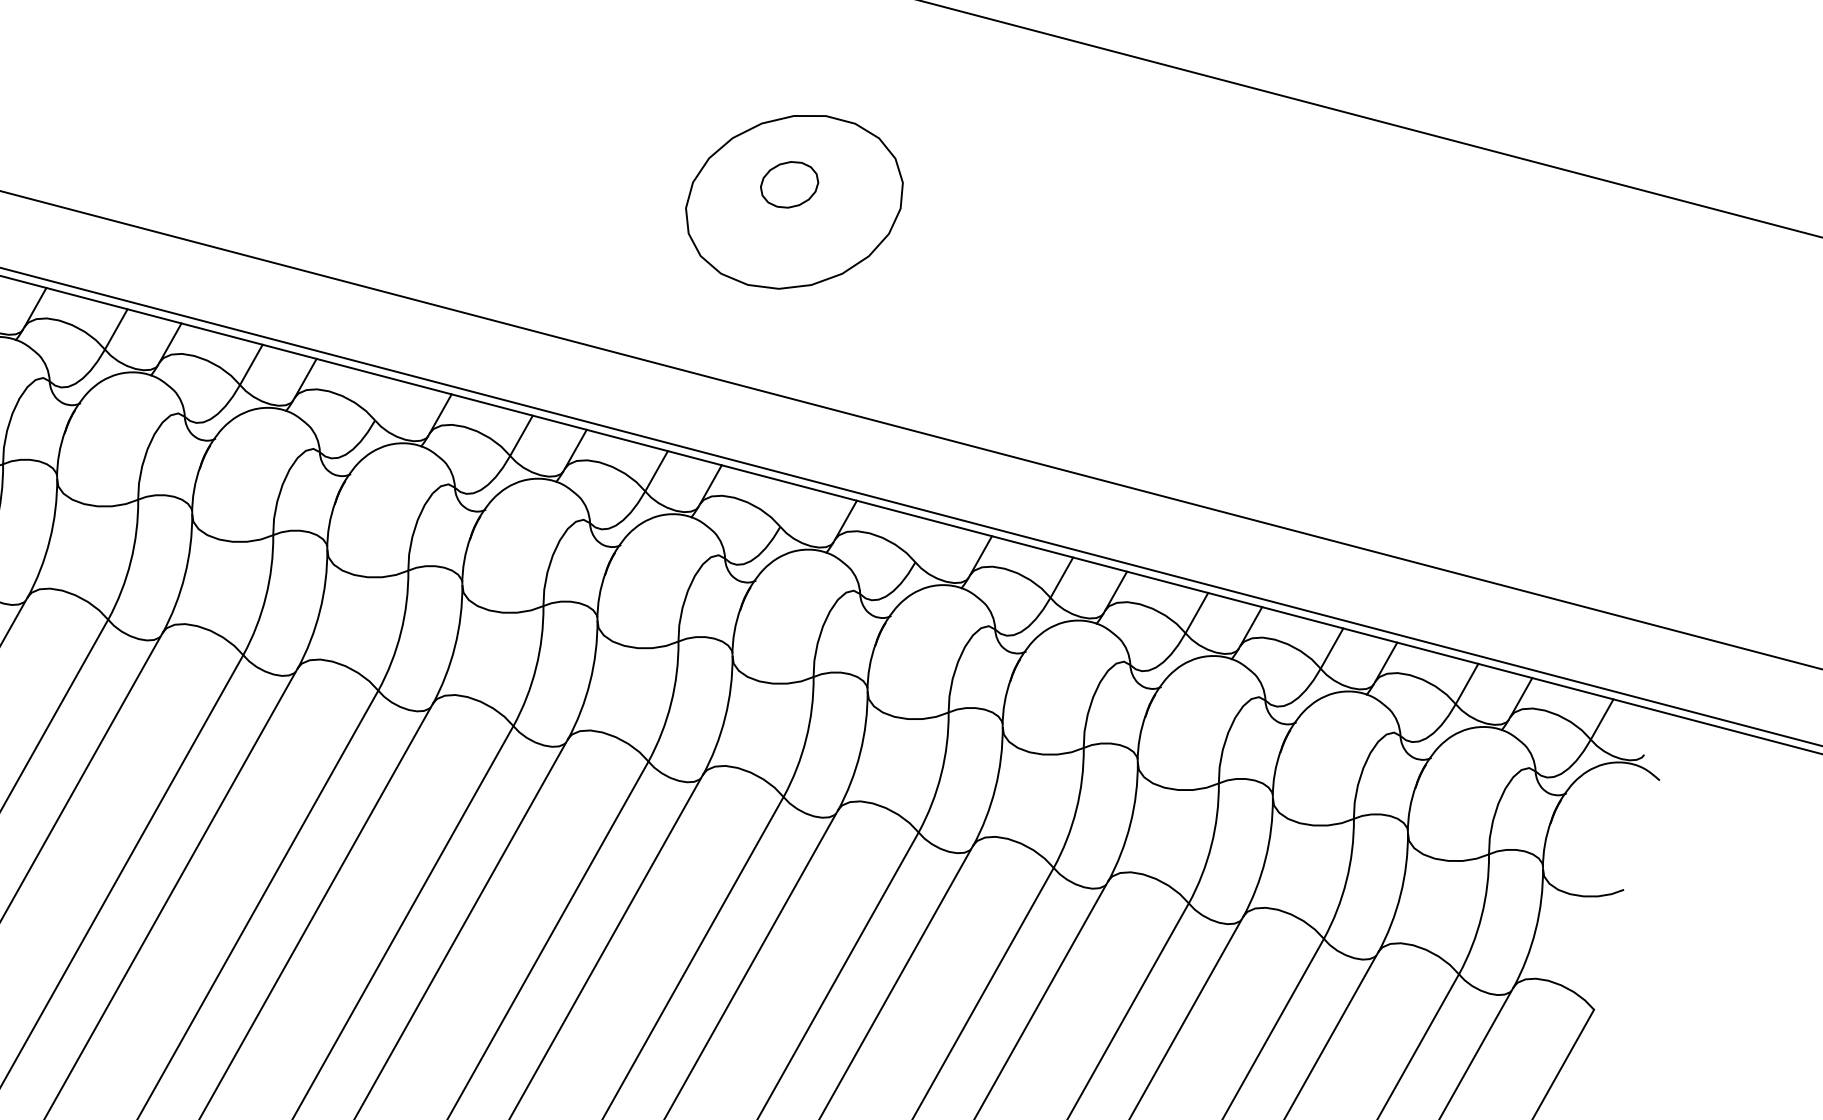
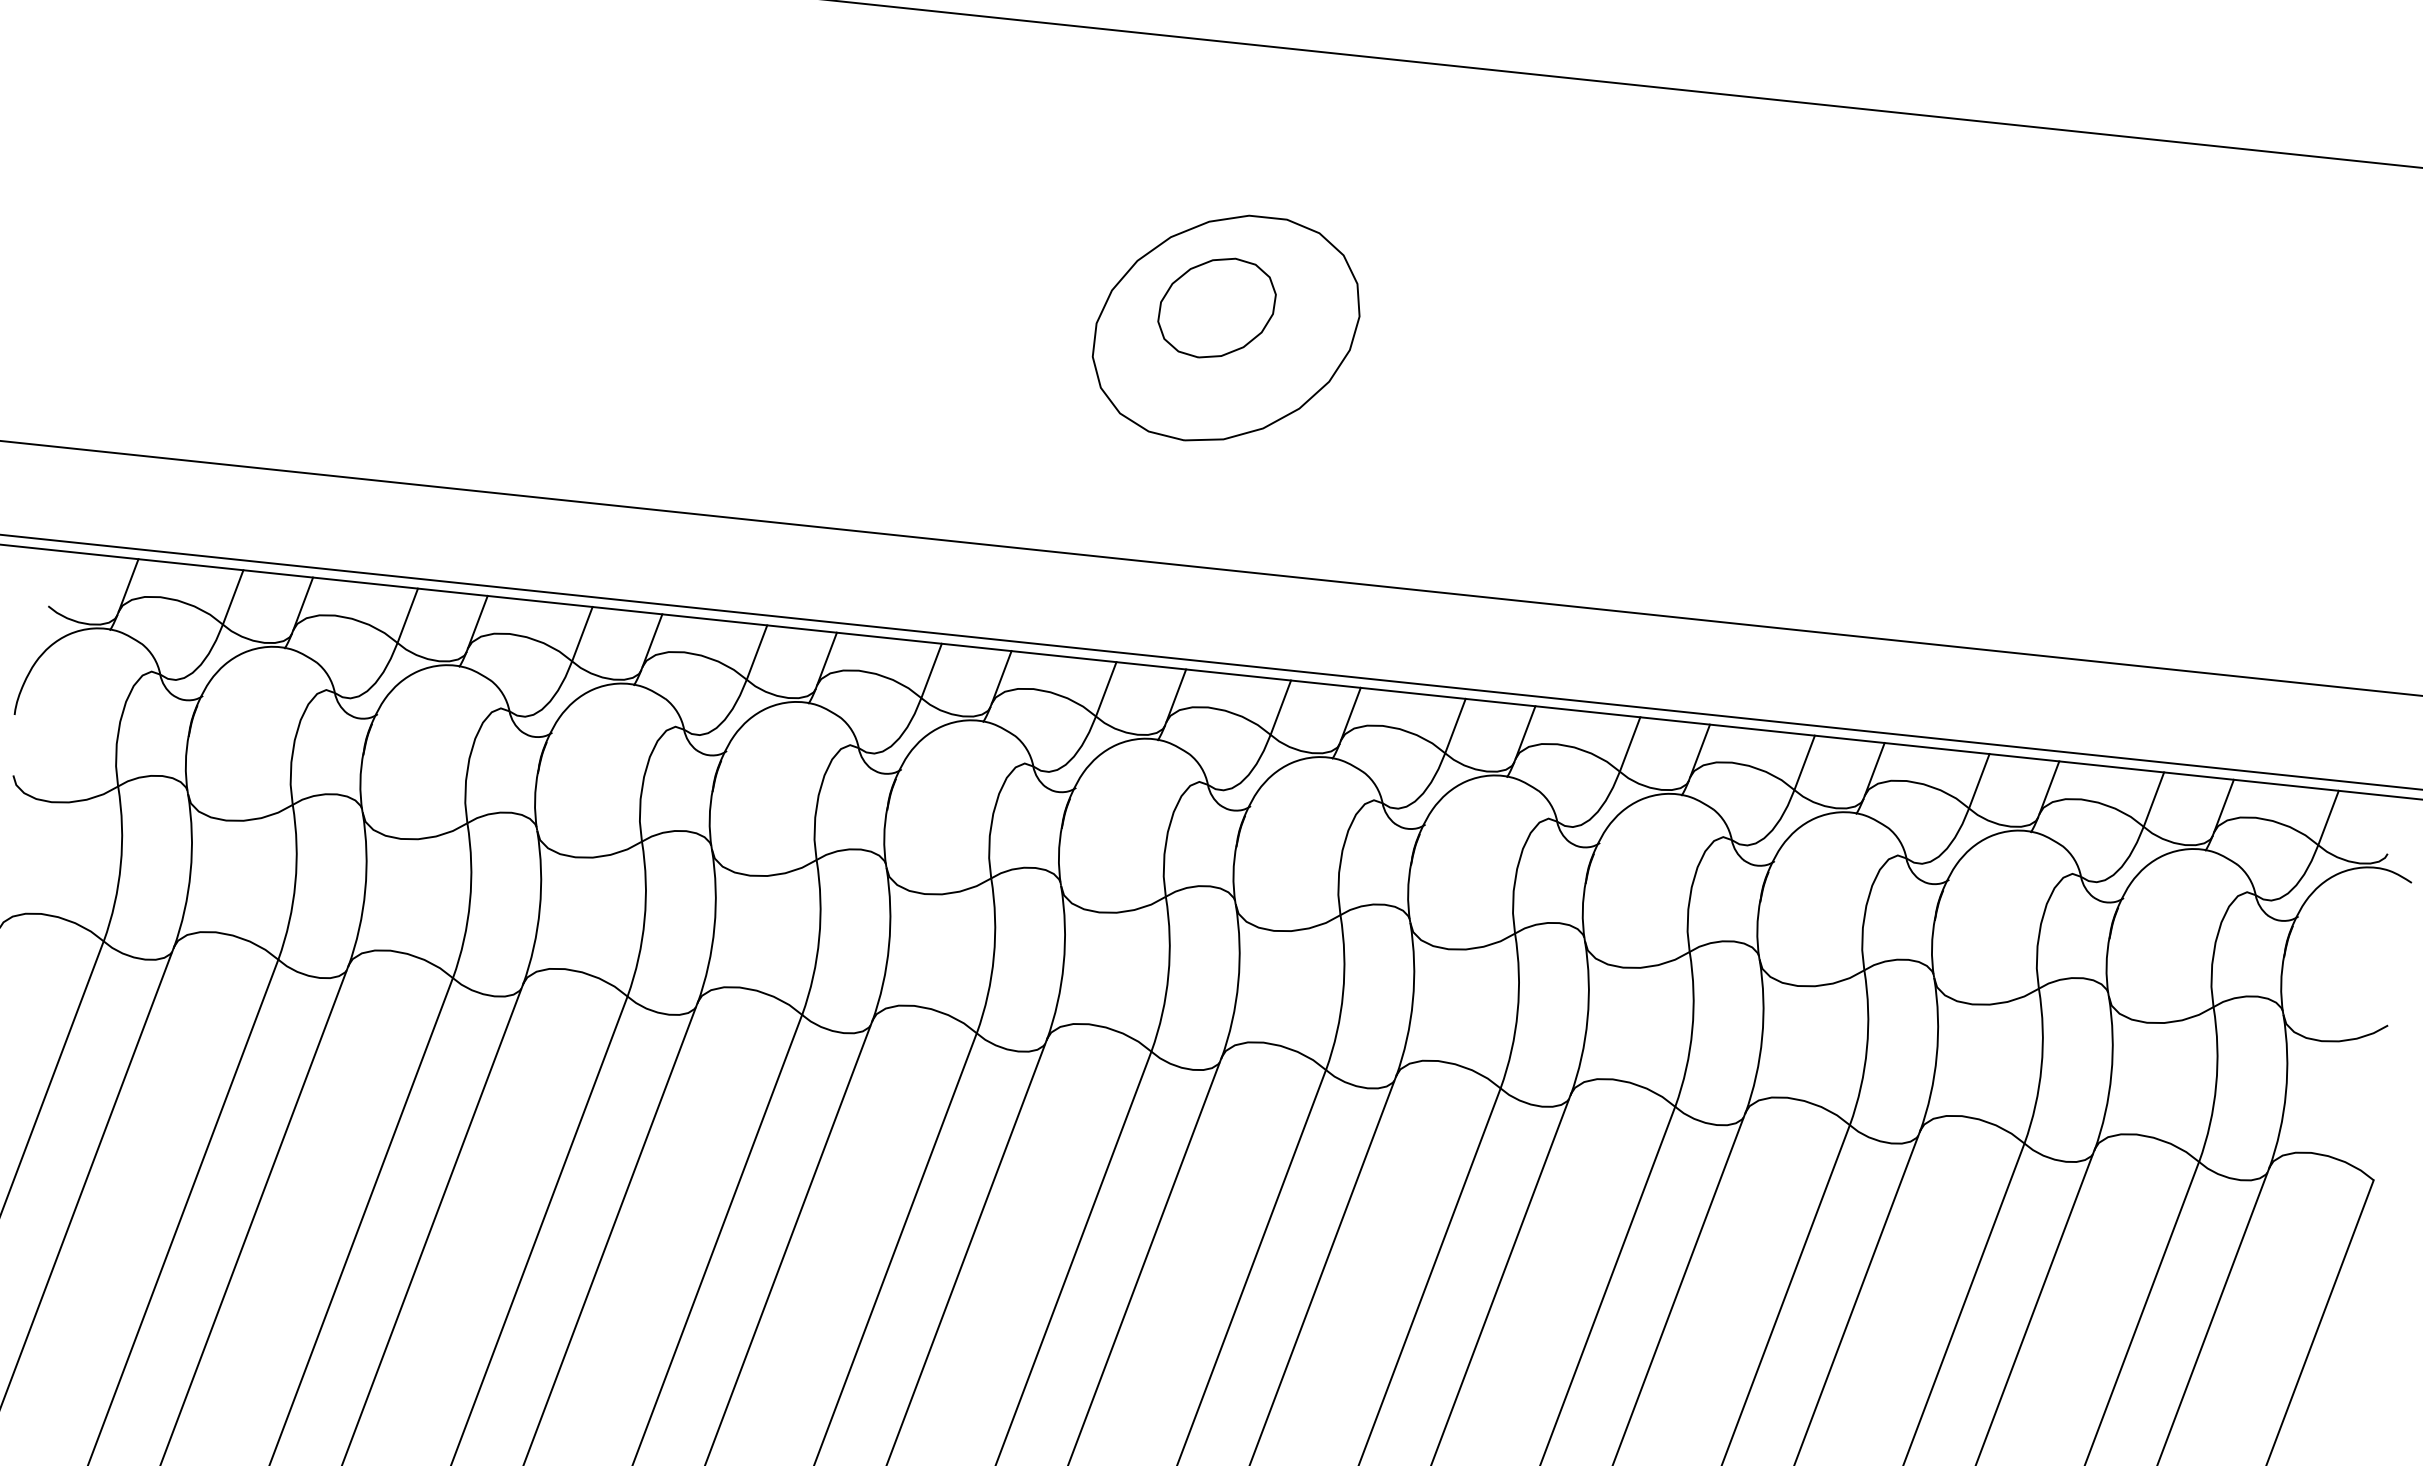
part: (789, 184) -> (1216, 307), size x1.67
line: (386, 400) -> (756, 652), added
line: (791, 506) -> (1280, 707), added
line: (926, 541) -> (1455, 725), added

